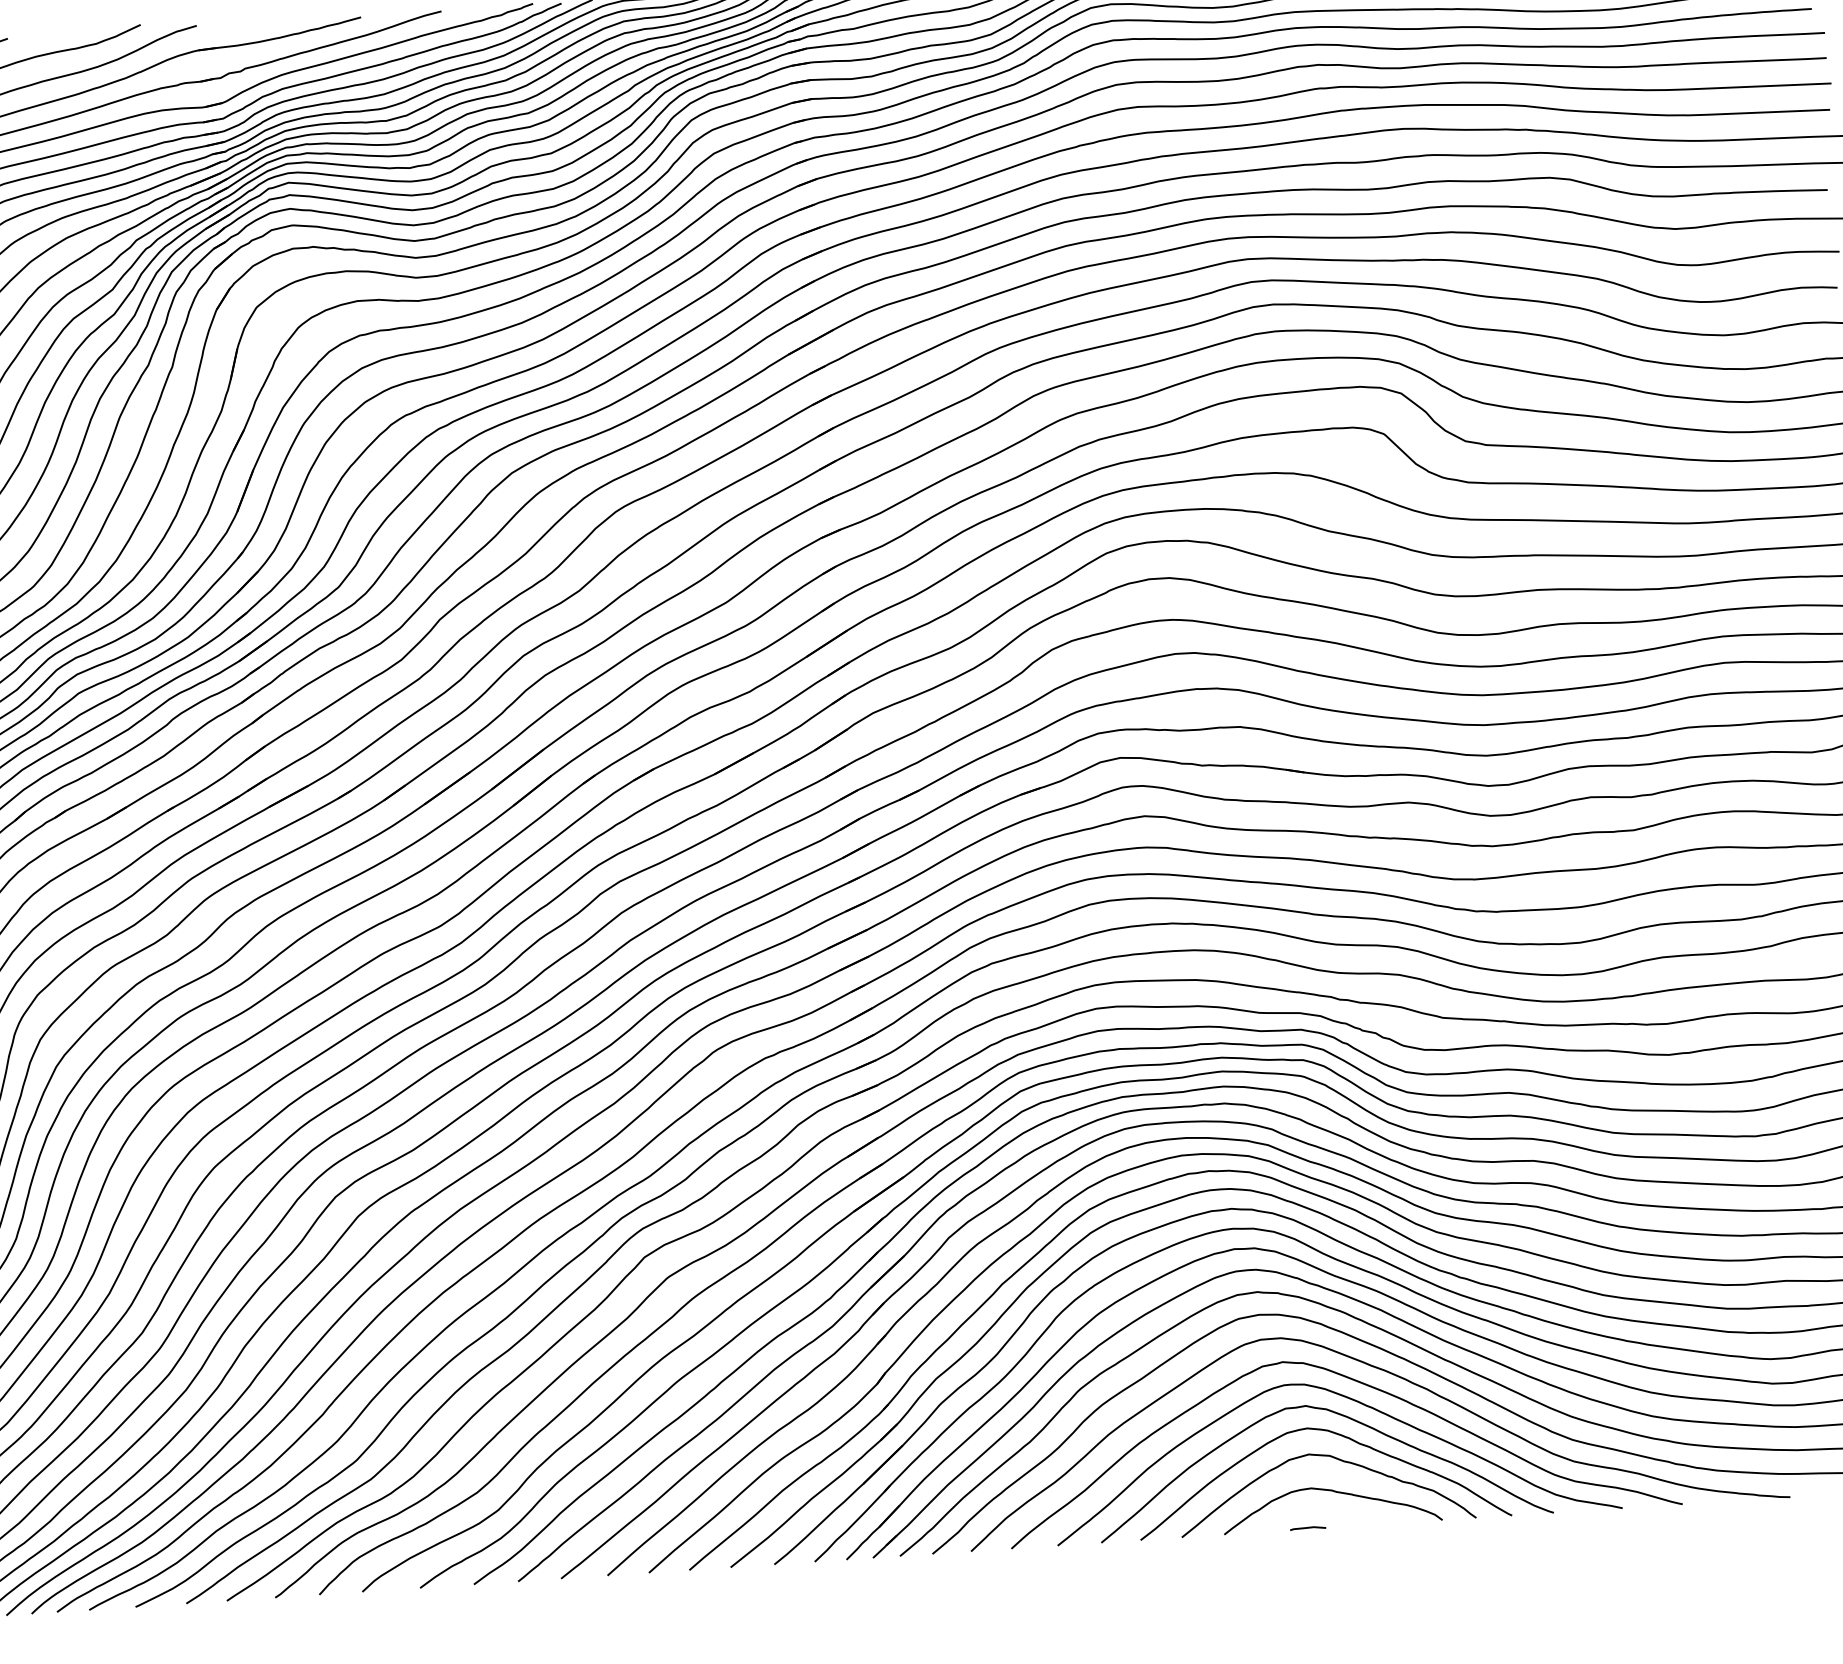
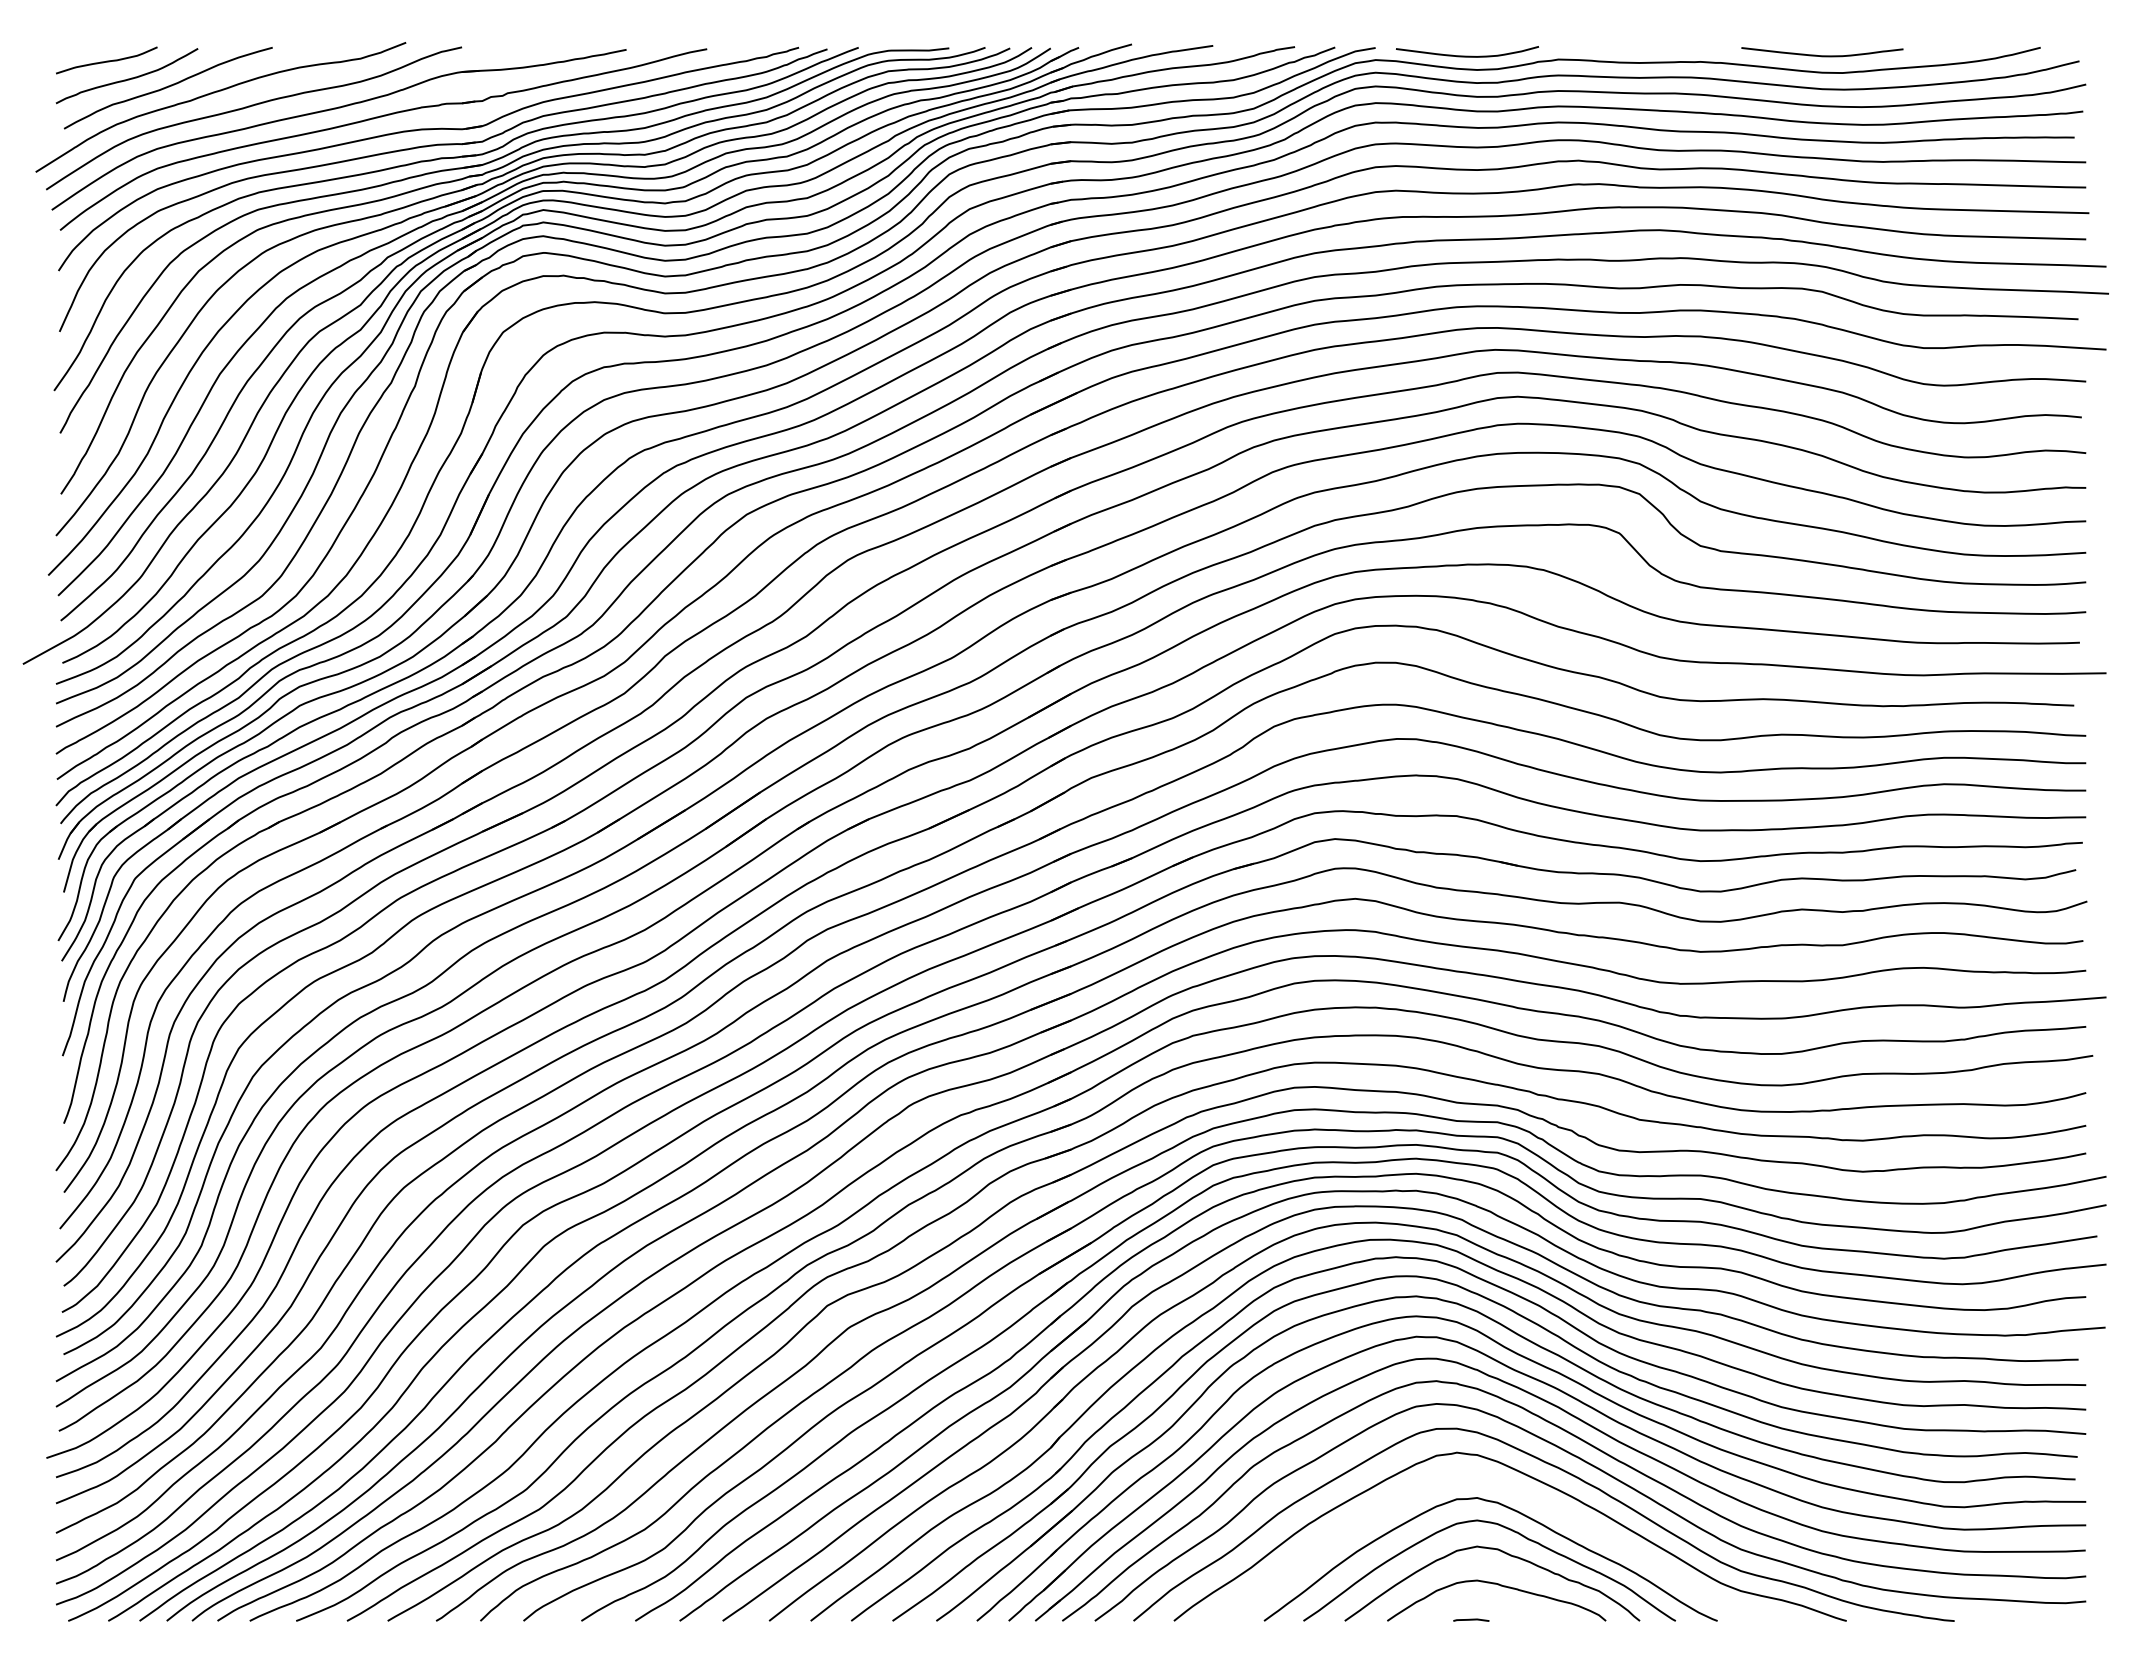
curve: (1356, 1402) -> (1527, 1497), removed

